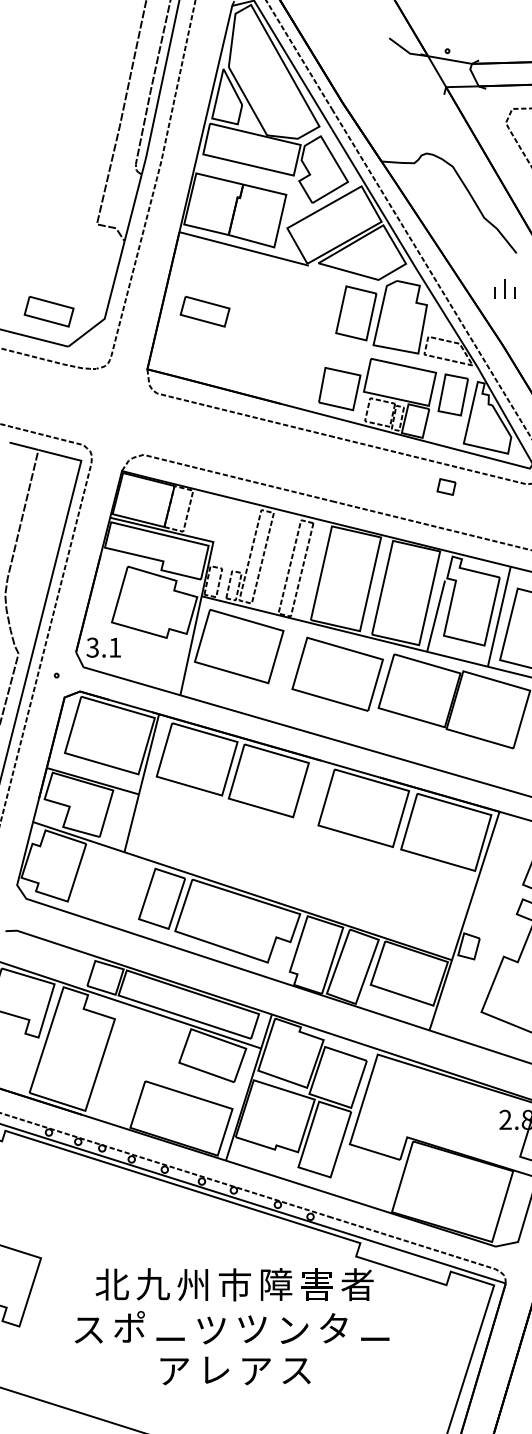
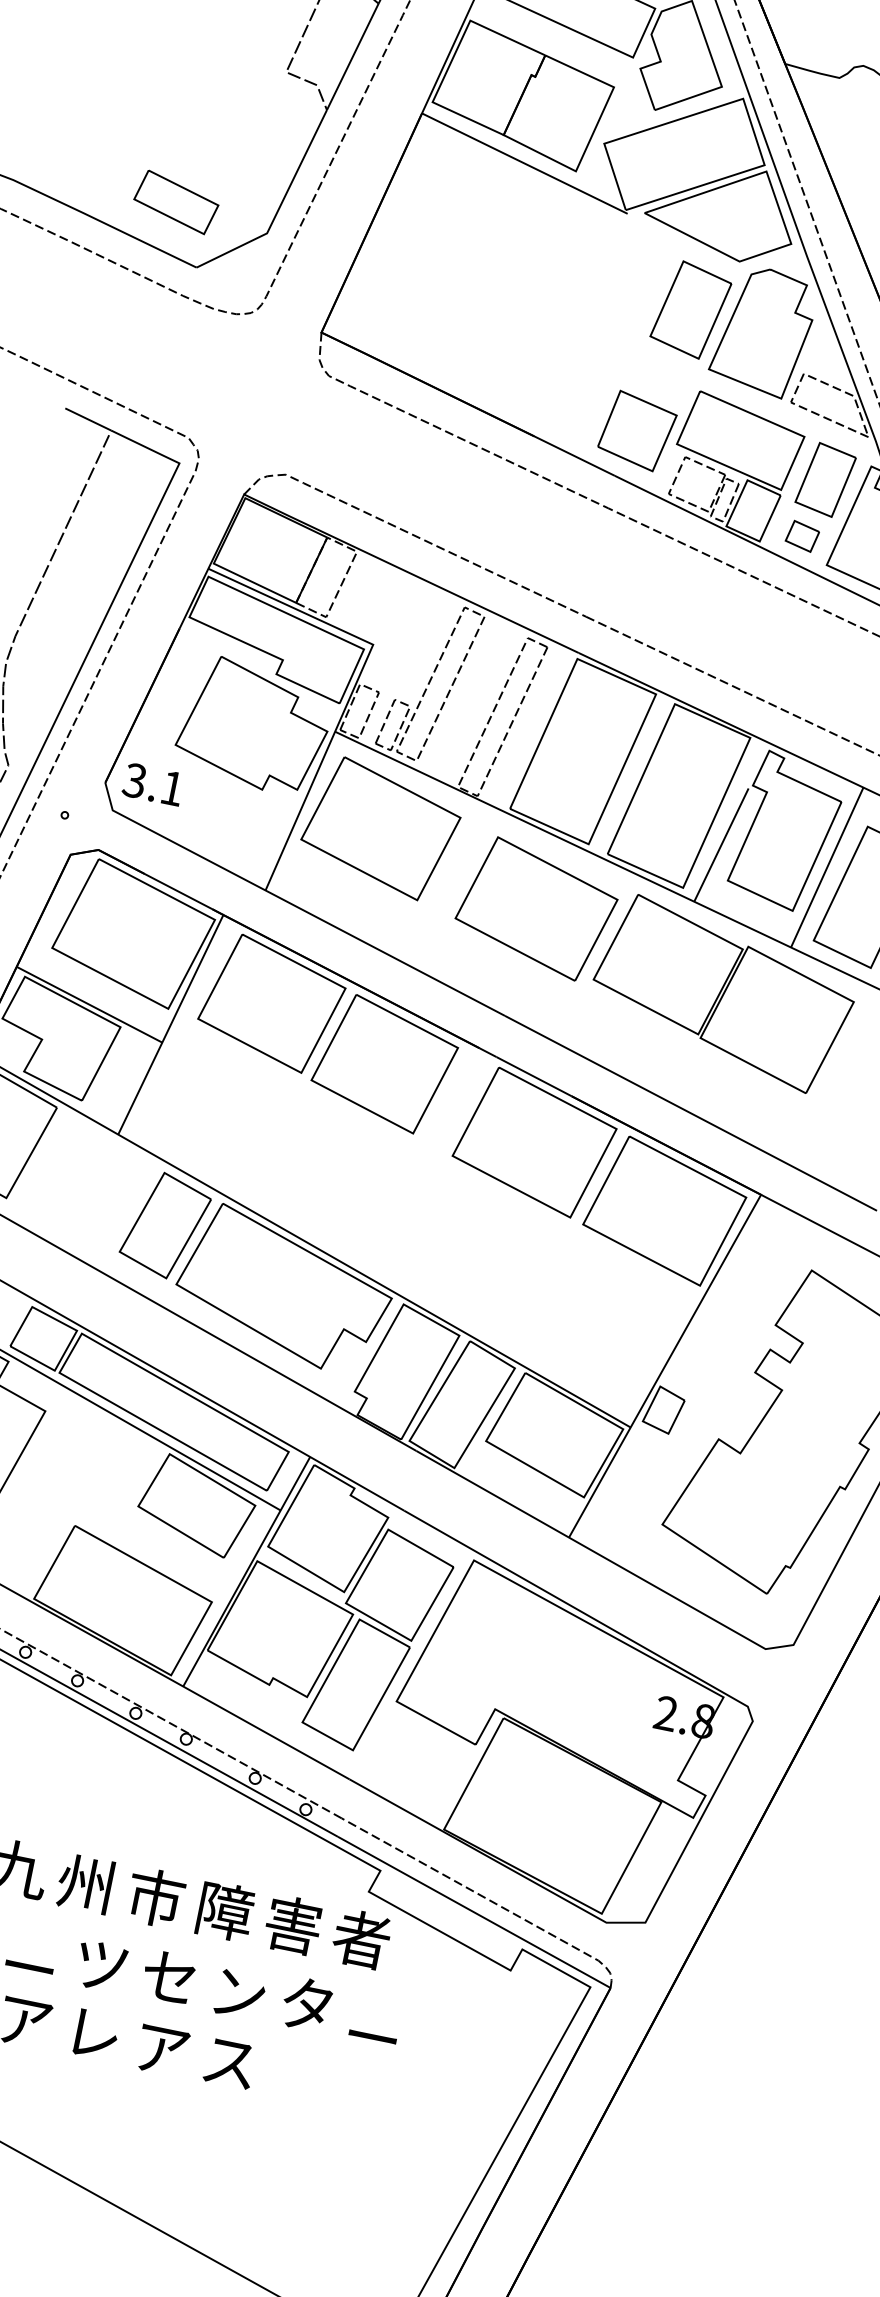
part: (204, 311) -> (436, 255), removed
part: (446, 486) -> (802, 535), moved
text: (251, 1328) -> (168, 1976), ツ -> セ

